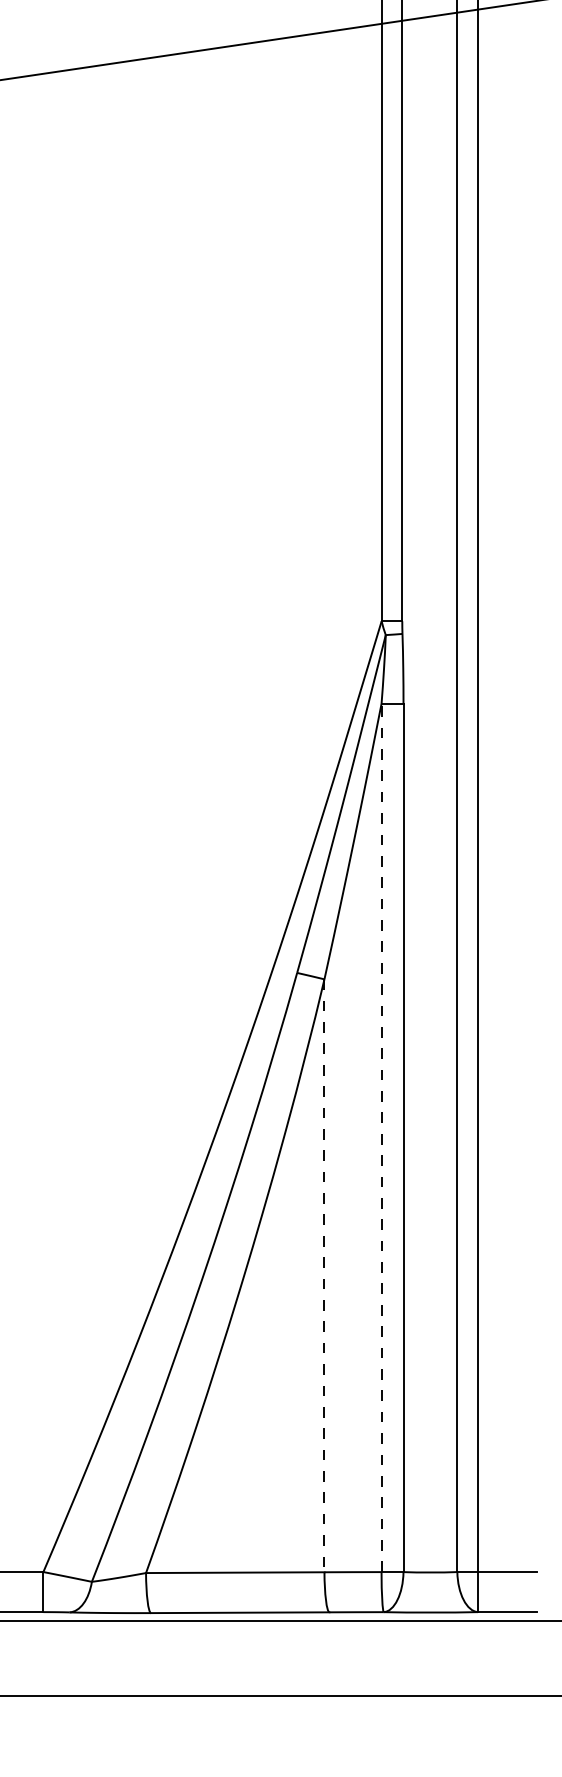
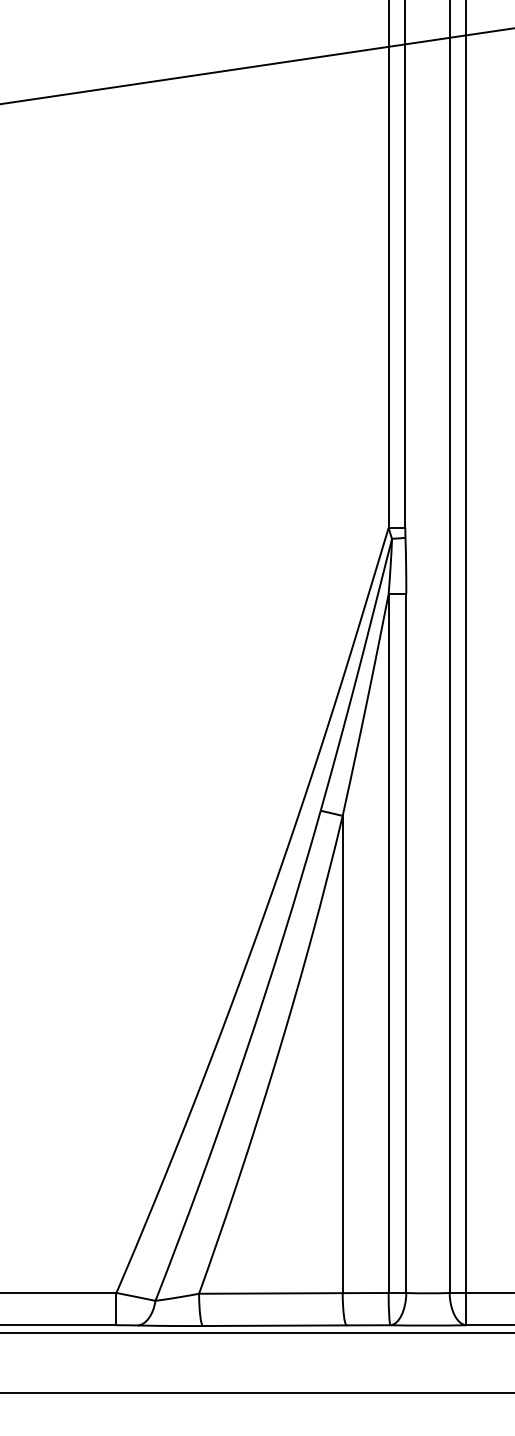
line: (381, 1137) -> (388, 943), dashed -> solid
line: (324, 1275) -> (342, 1054), dashed -> solid

